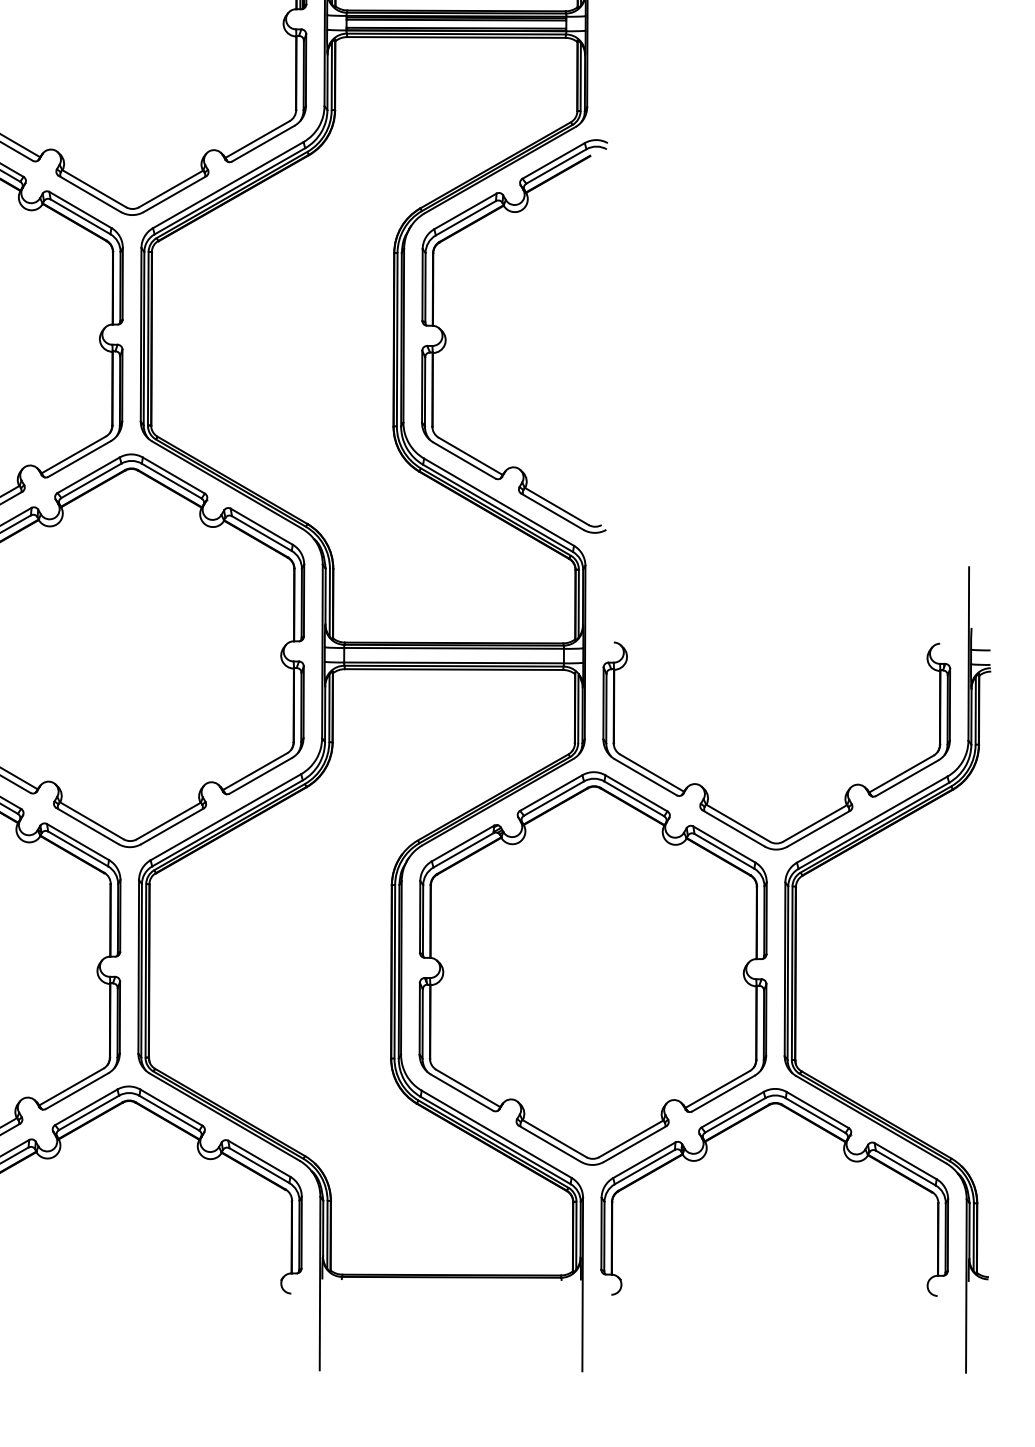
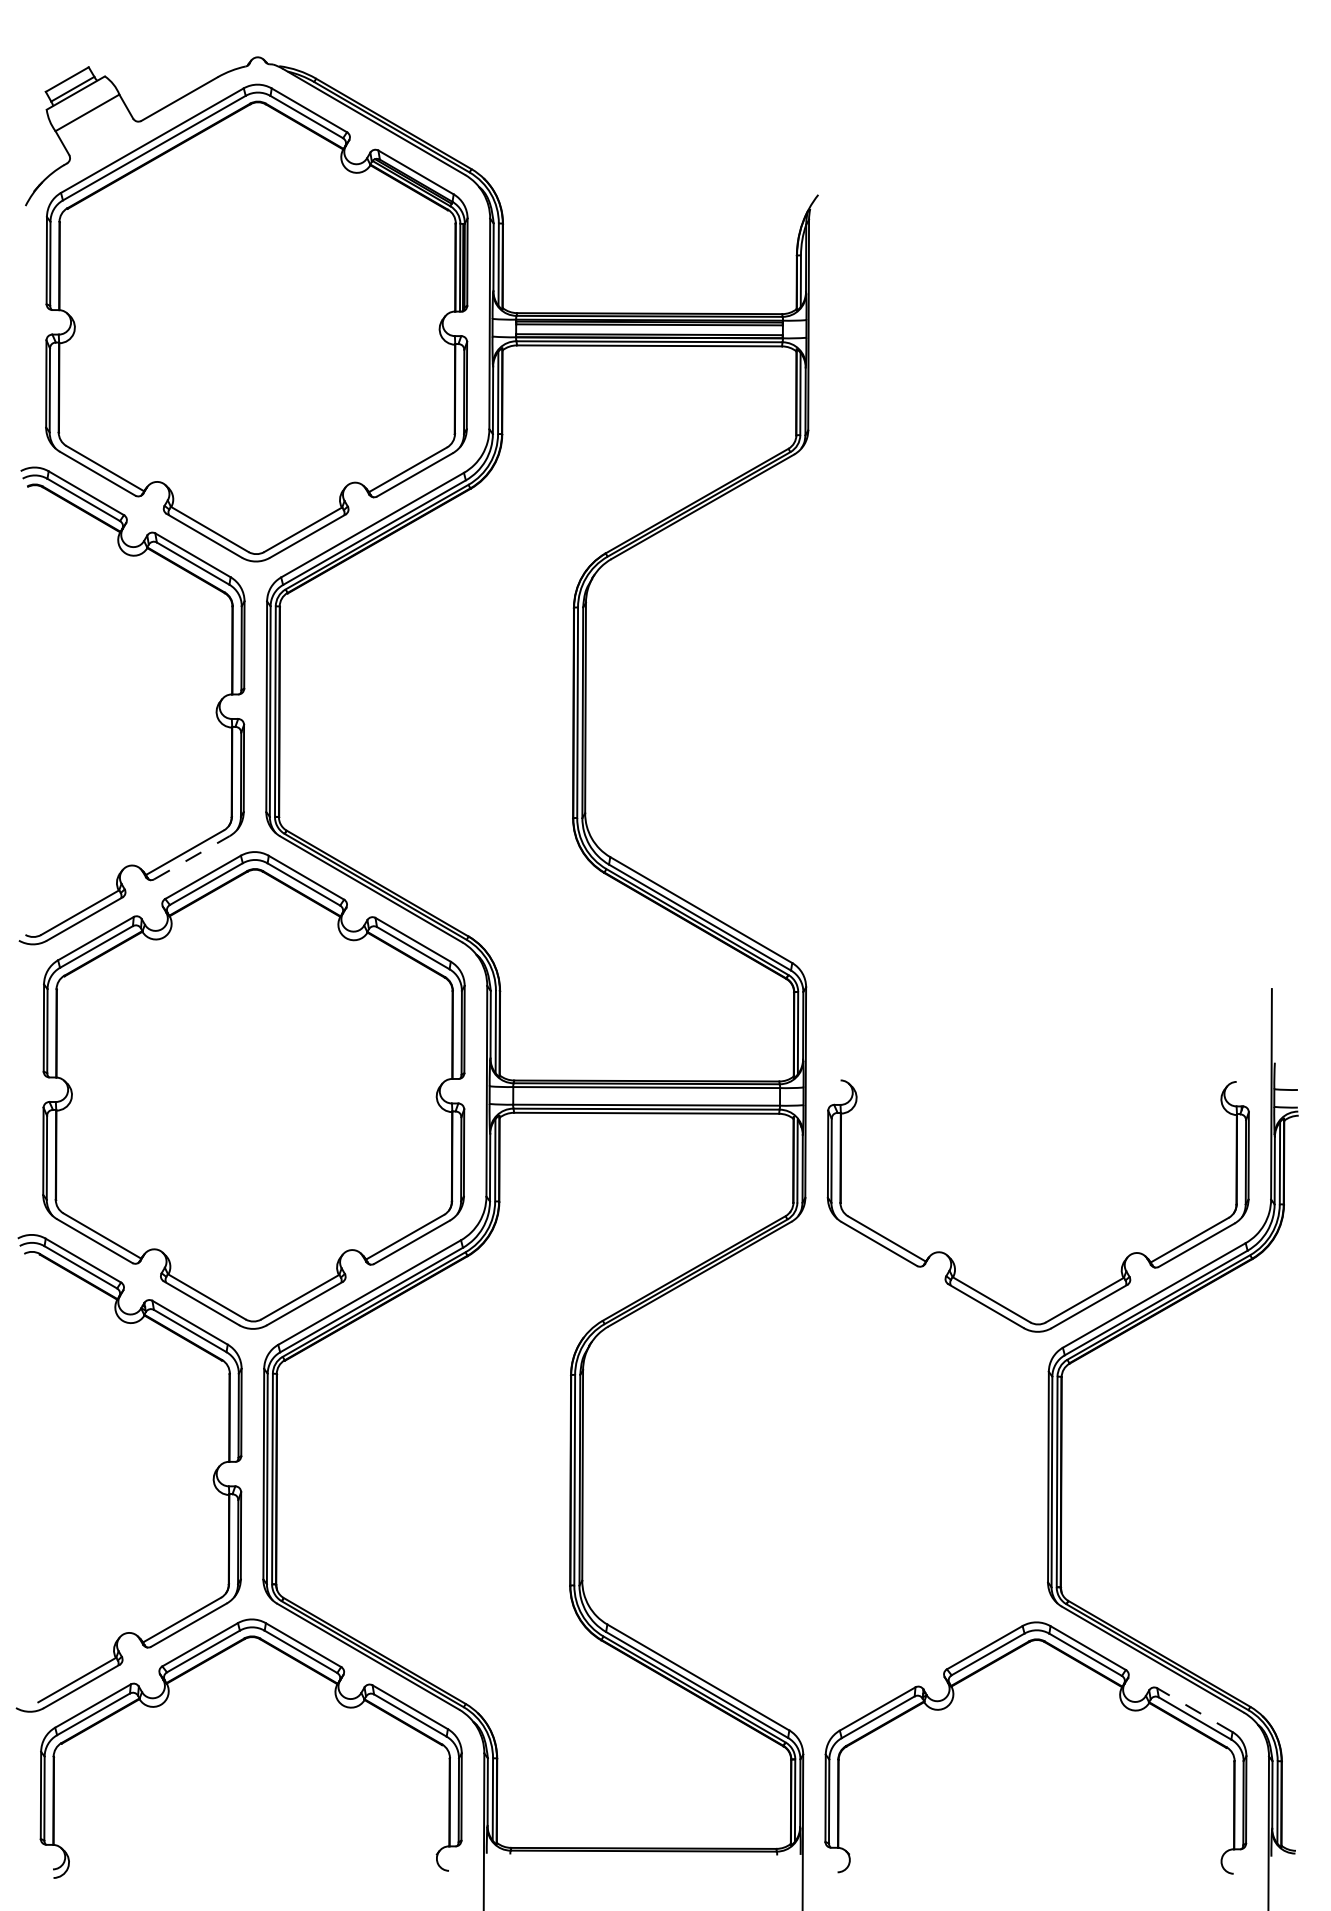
part: (446, 338) -> (637, 711), removed
line: (79, 458) -> (191, 857), solid -> dashed
part: (593, 968) -> (815, 1476), removed
line: (905, 1161) -> (1194, 1710), solid -> dashed

